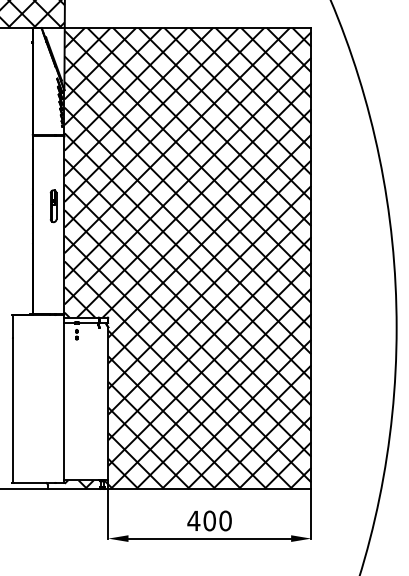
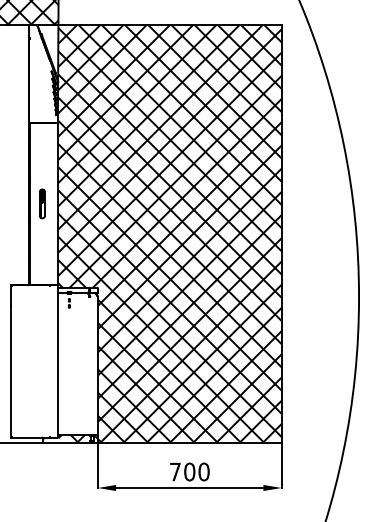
part: (52, 205) -> (41, 203), moved
text: (194, 520) -> (175, 471), 400 -> 700

